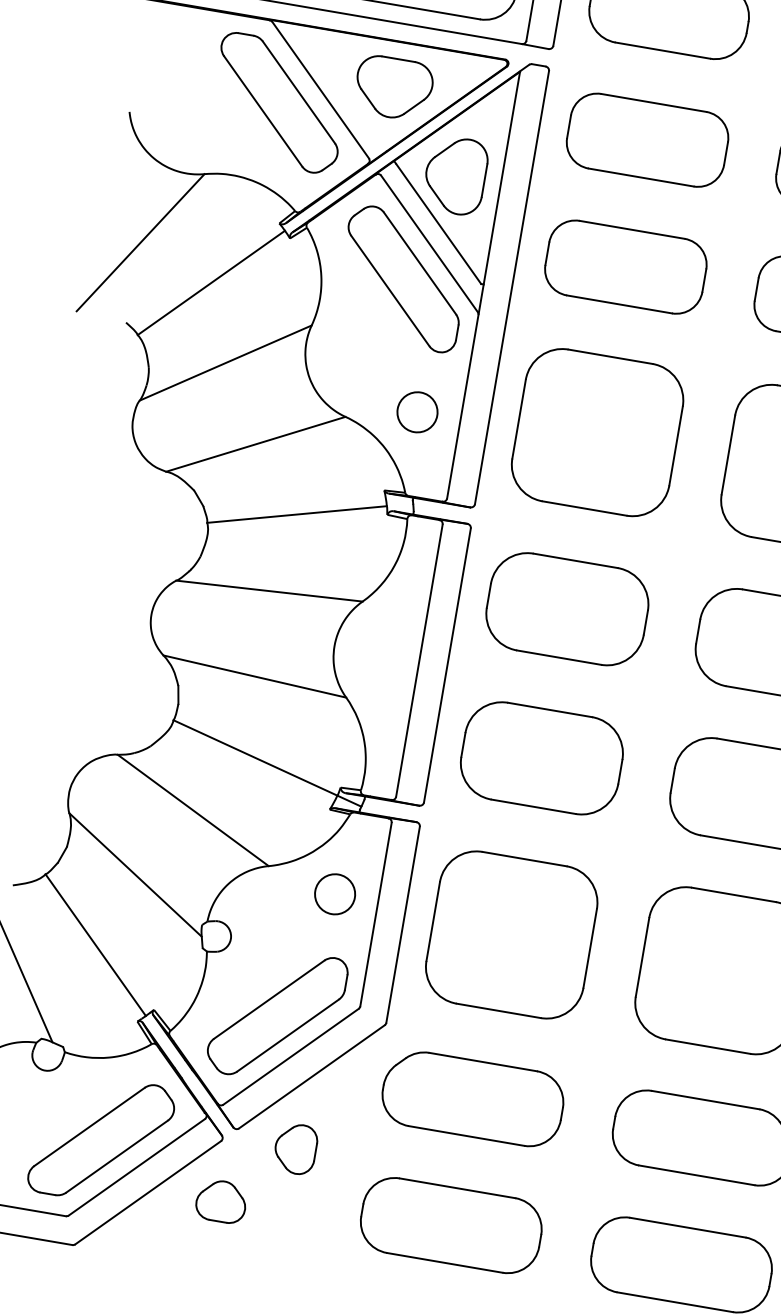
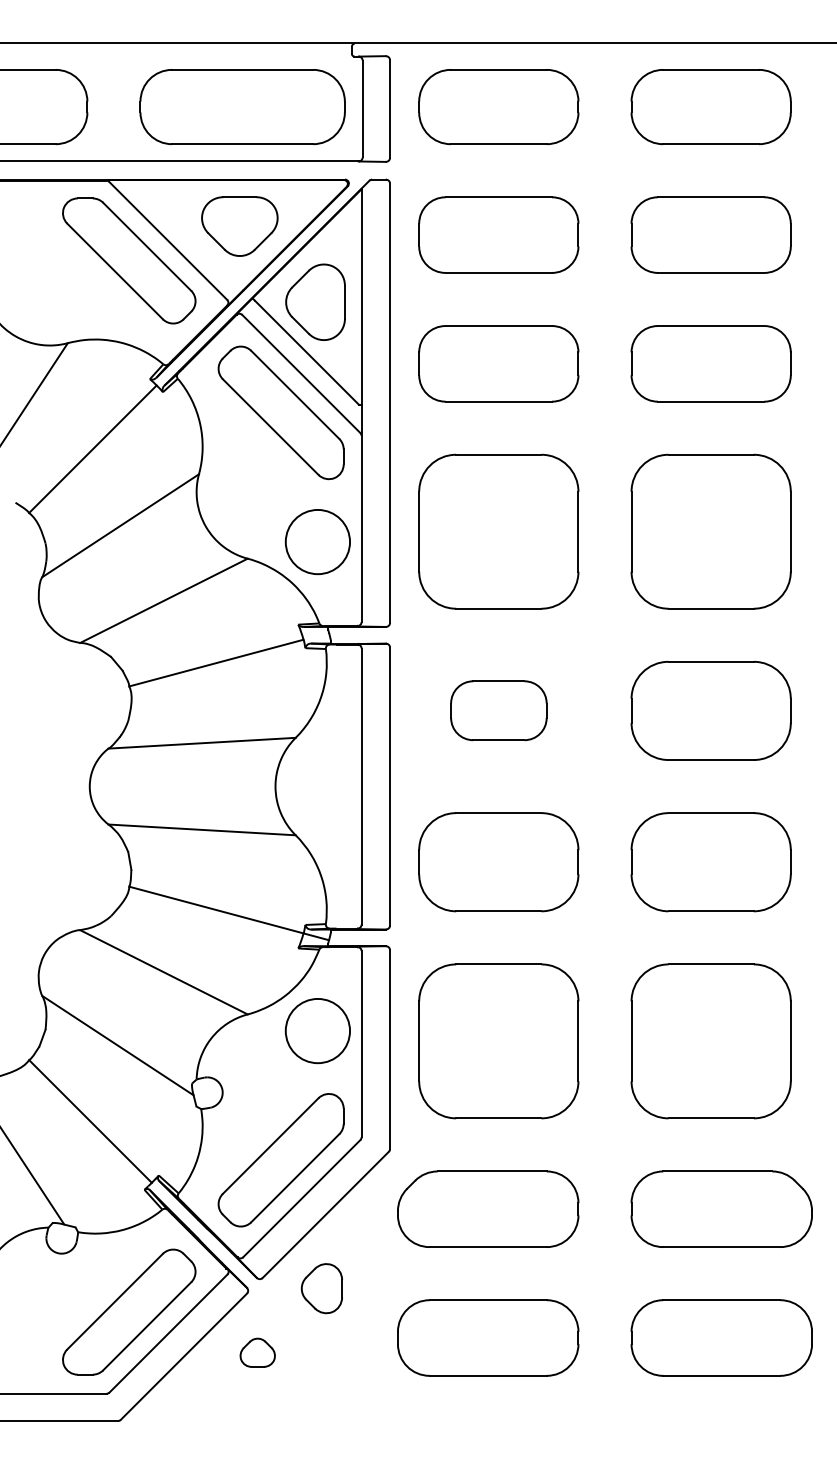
circle: (417, 412) -> (317, 542), size x1.6
part: (567, 608) -> (498, 710), size x0.6
circle: (334, 894) -> (317, 1031), size x1.6
part: (221, 1200) -> (257, 1352), size x0.7

